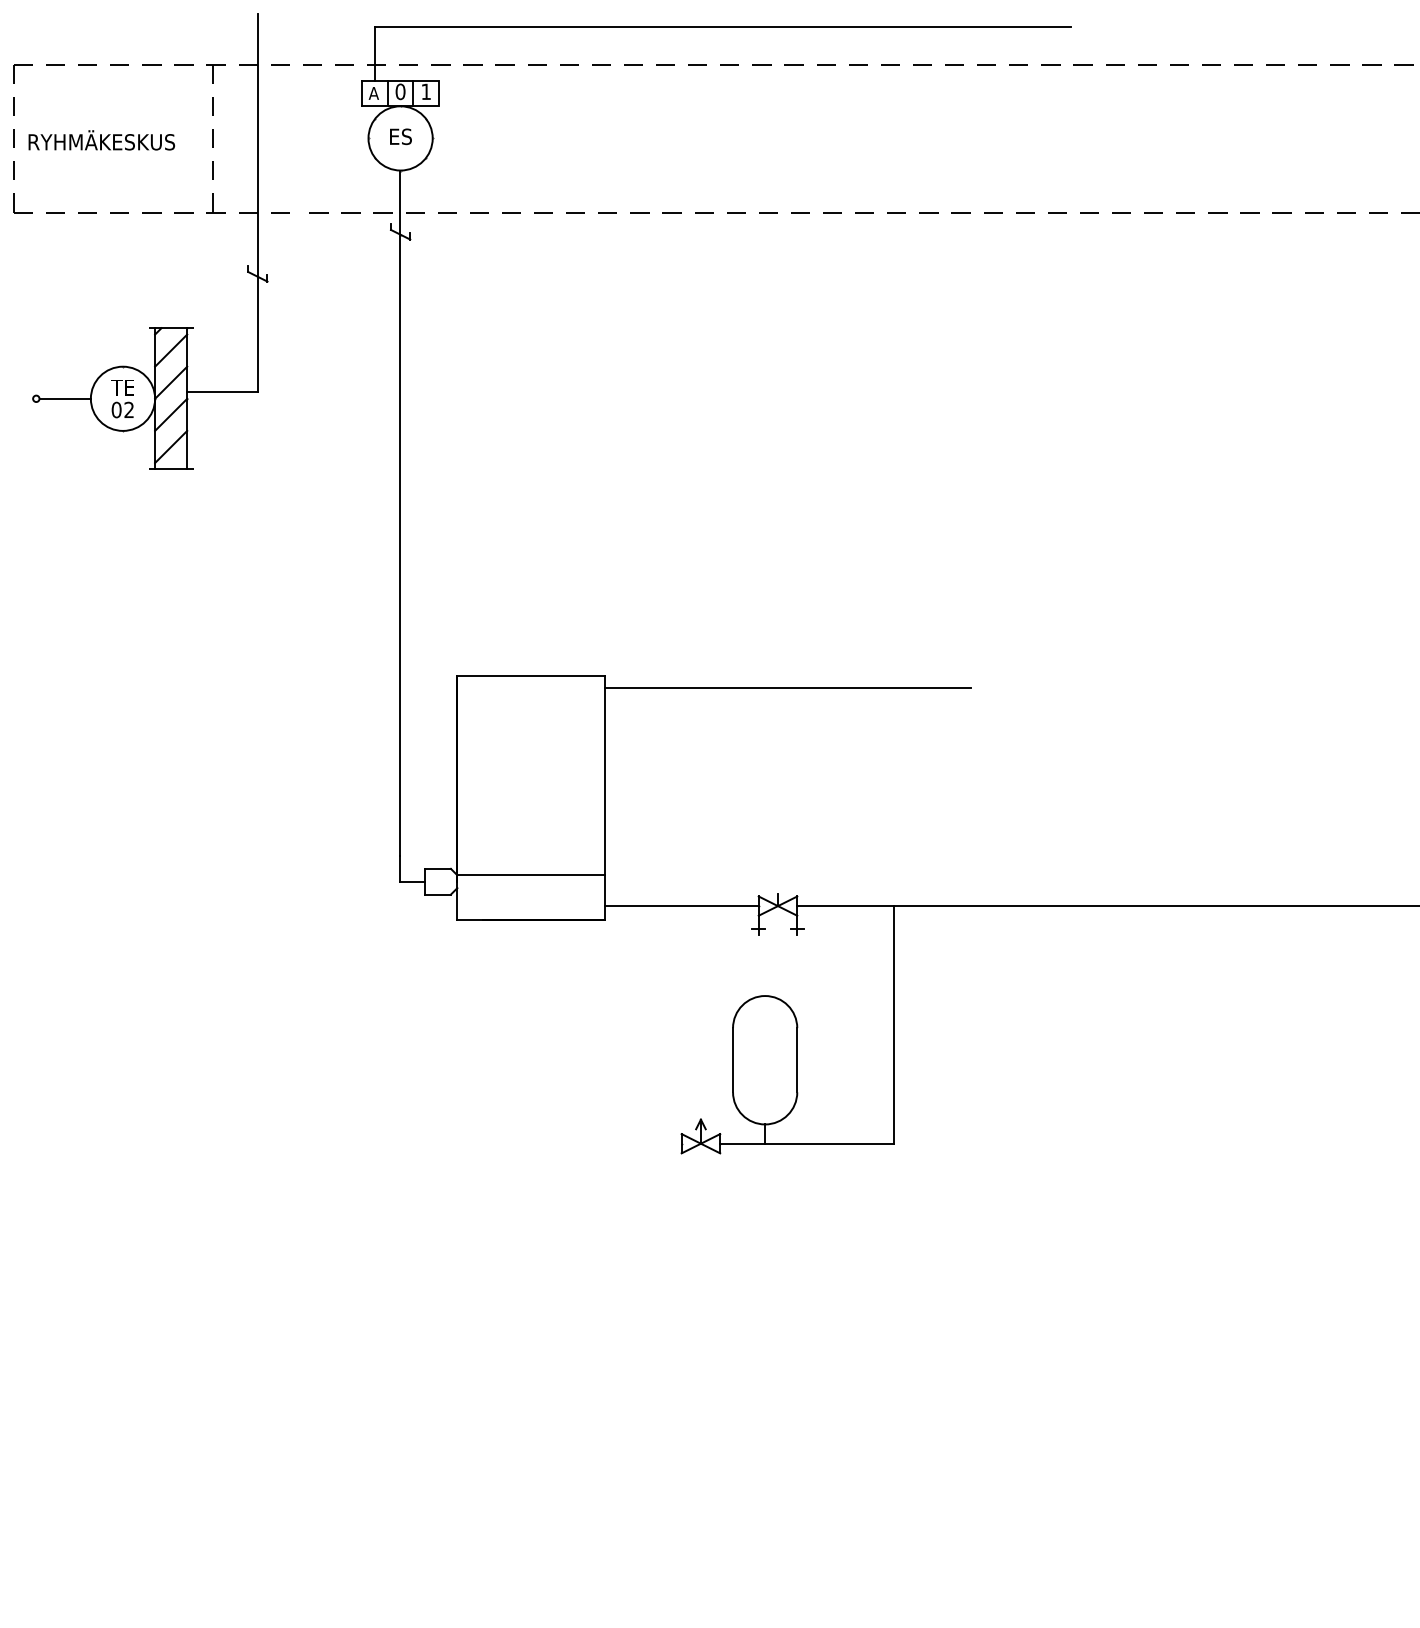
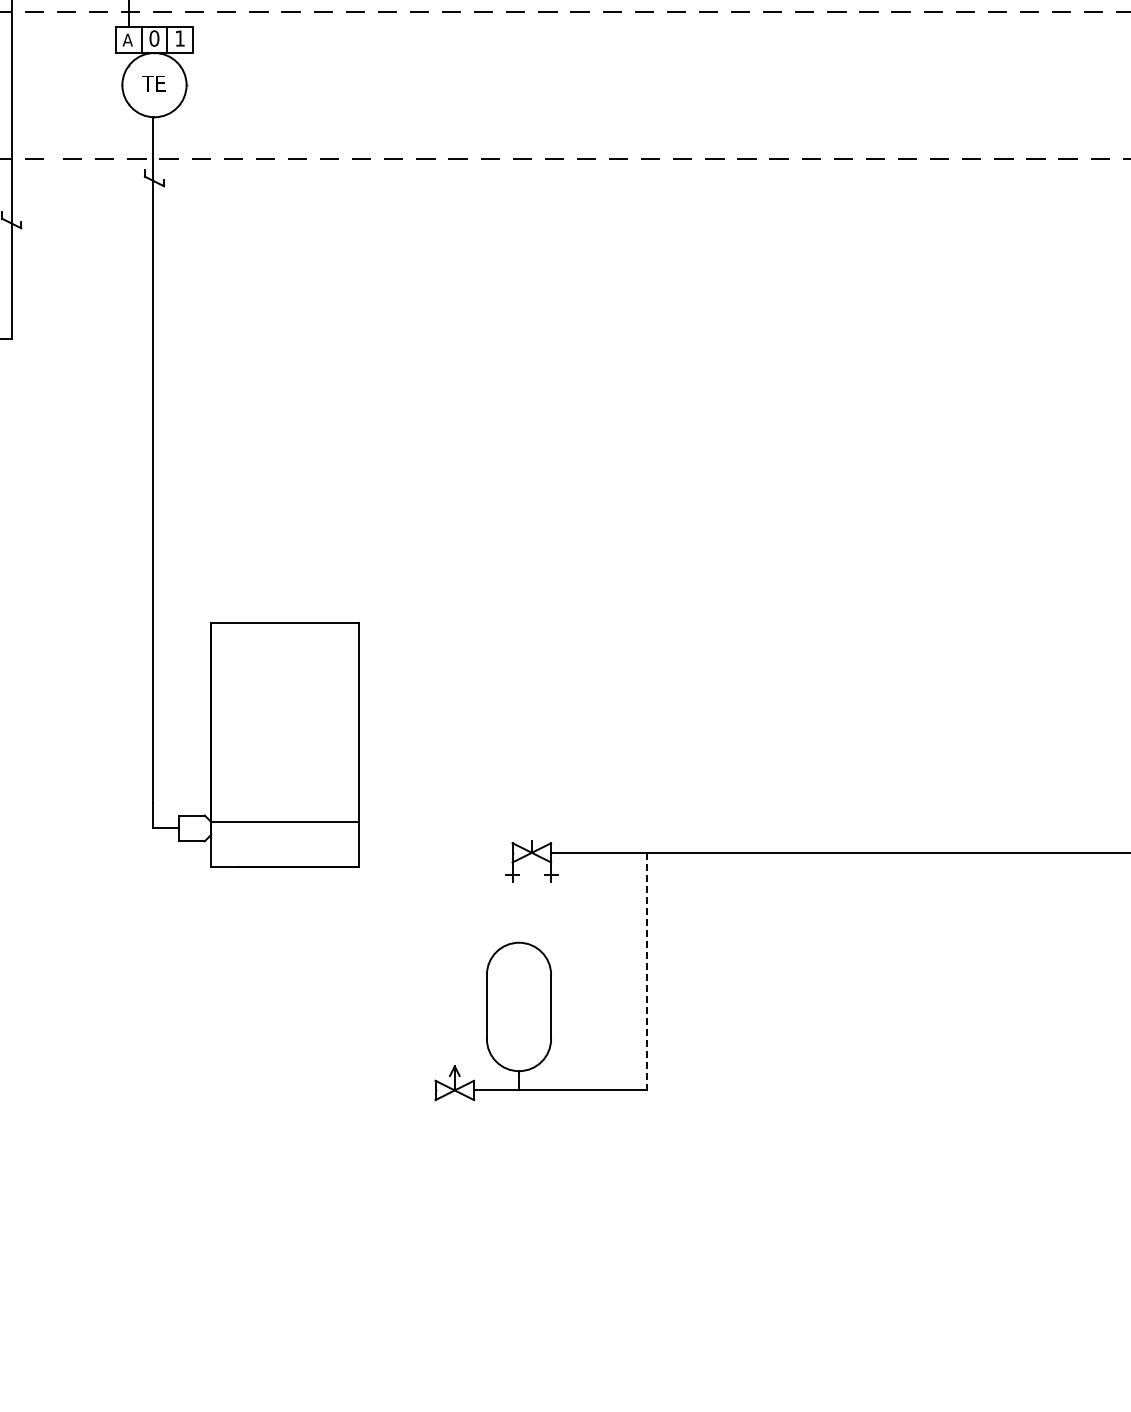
text: (399, 136) -> (153, 83), ES -> TE
line: (787, 687) -> (541, 634), removed
line: (681, 906) -> (435, 853), removed
line: (893, 1024) -> (647, 971), solid -> dashed

